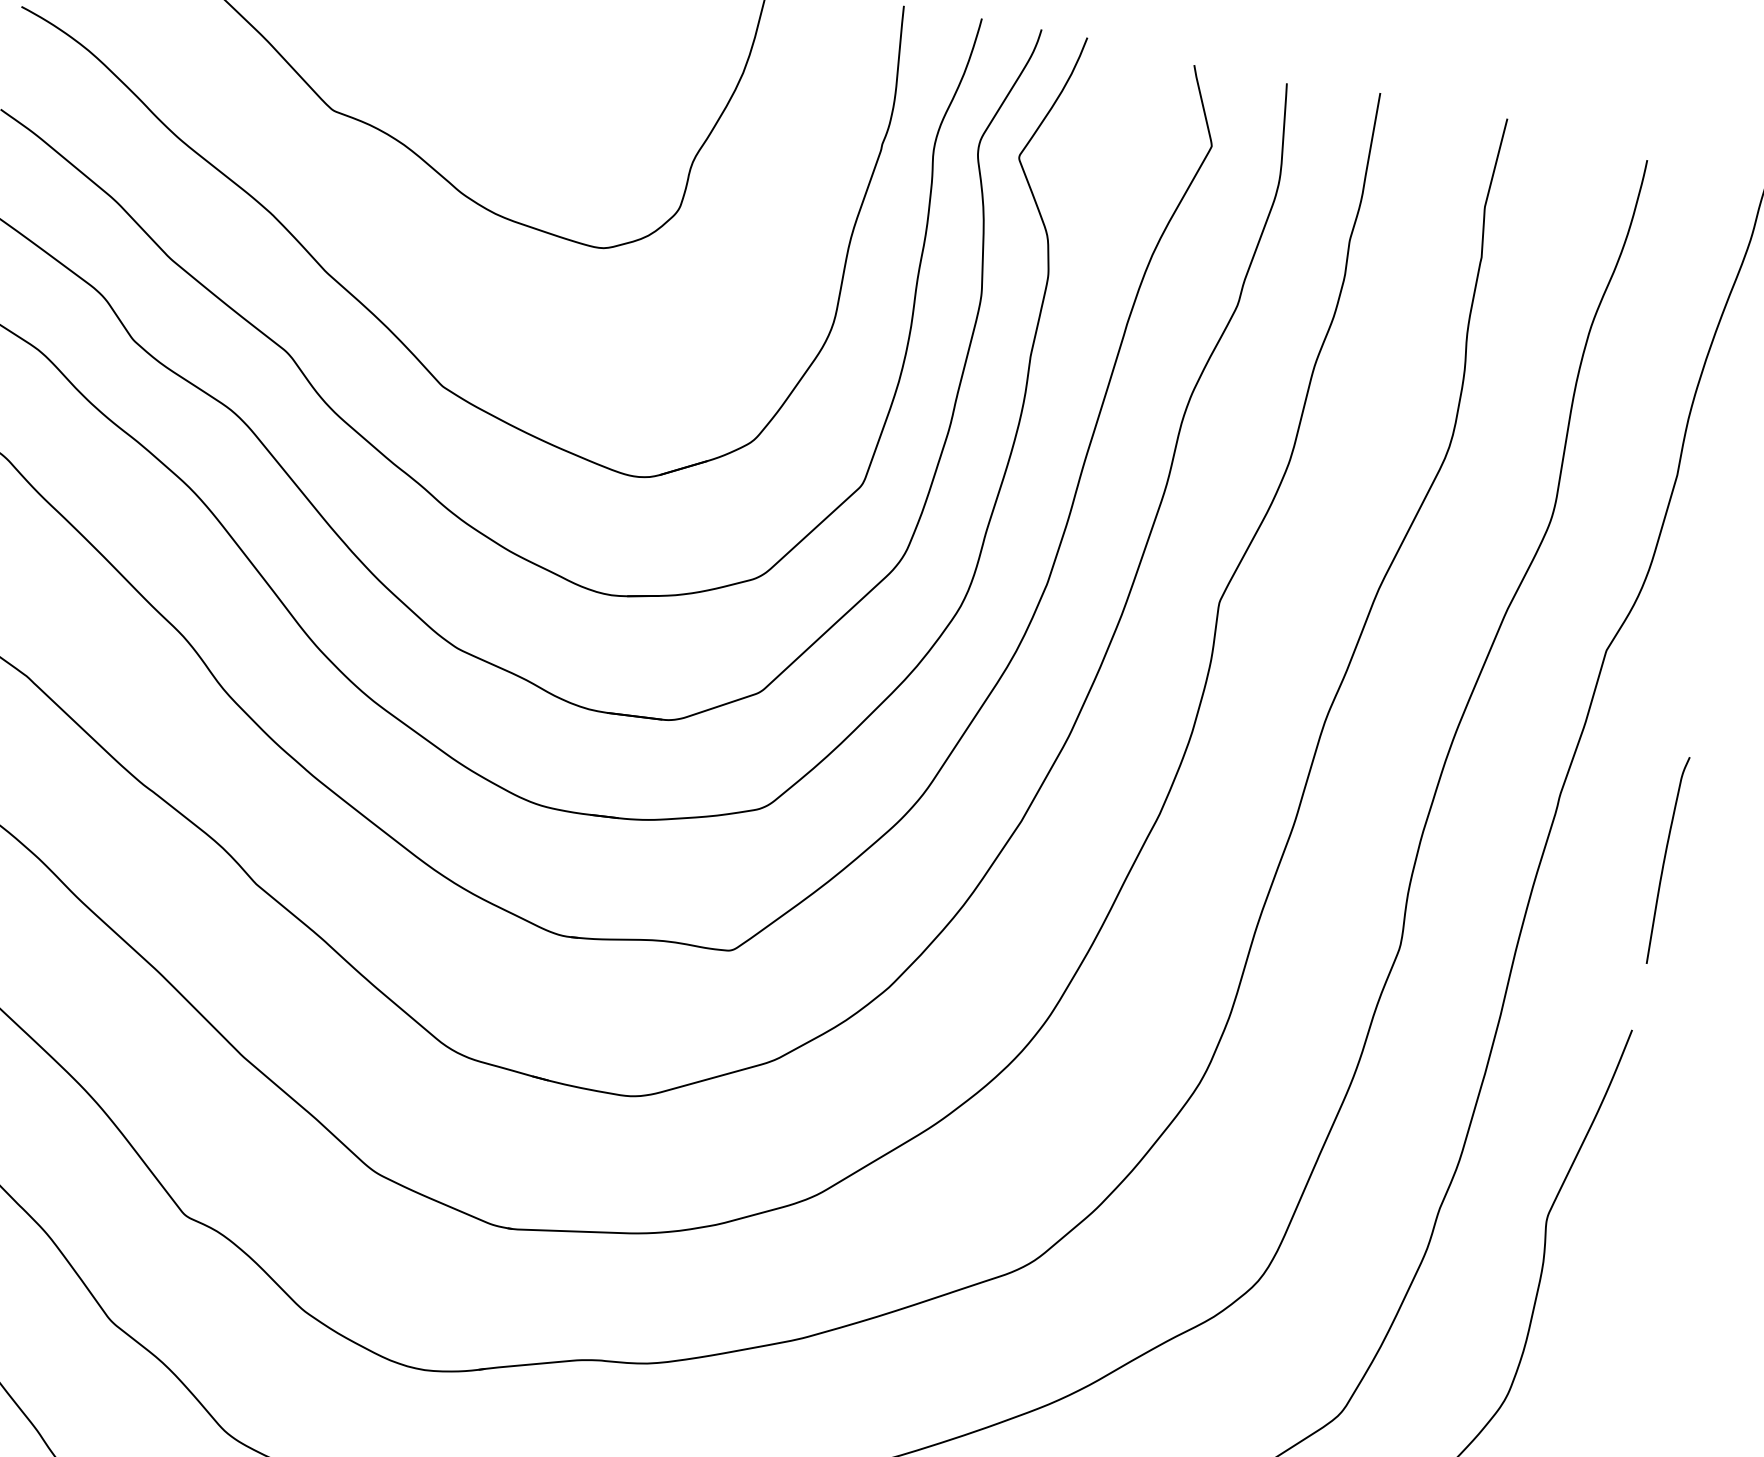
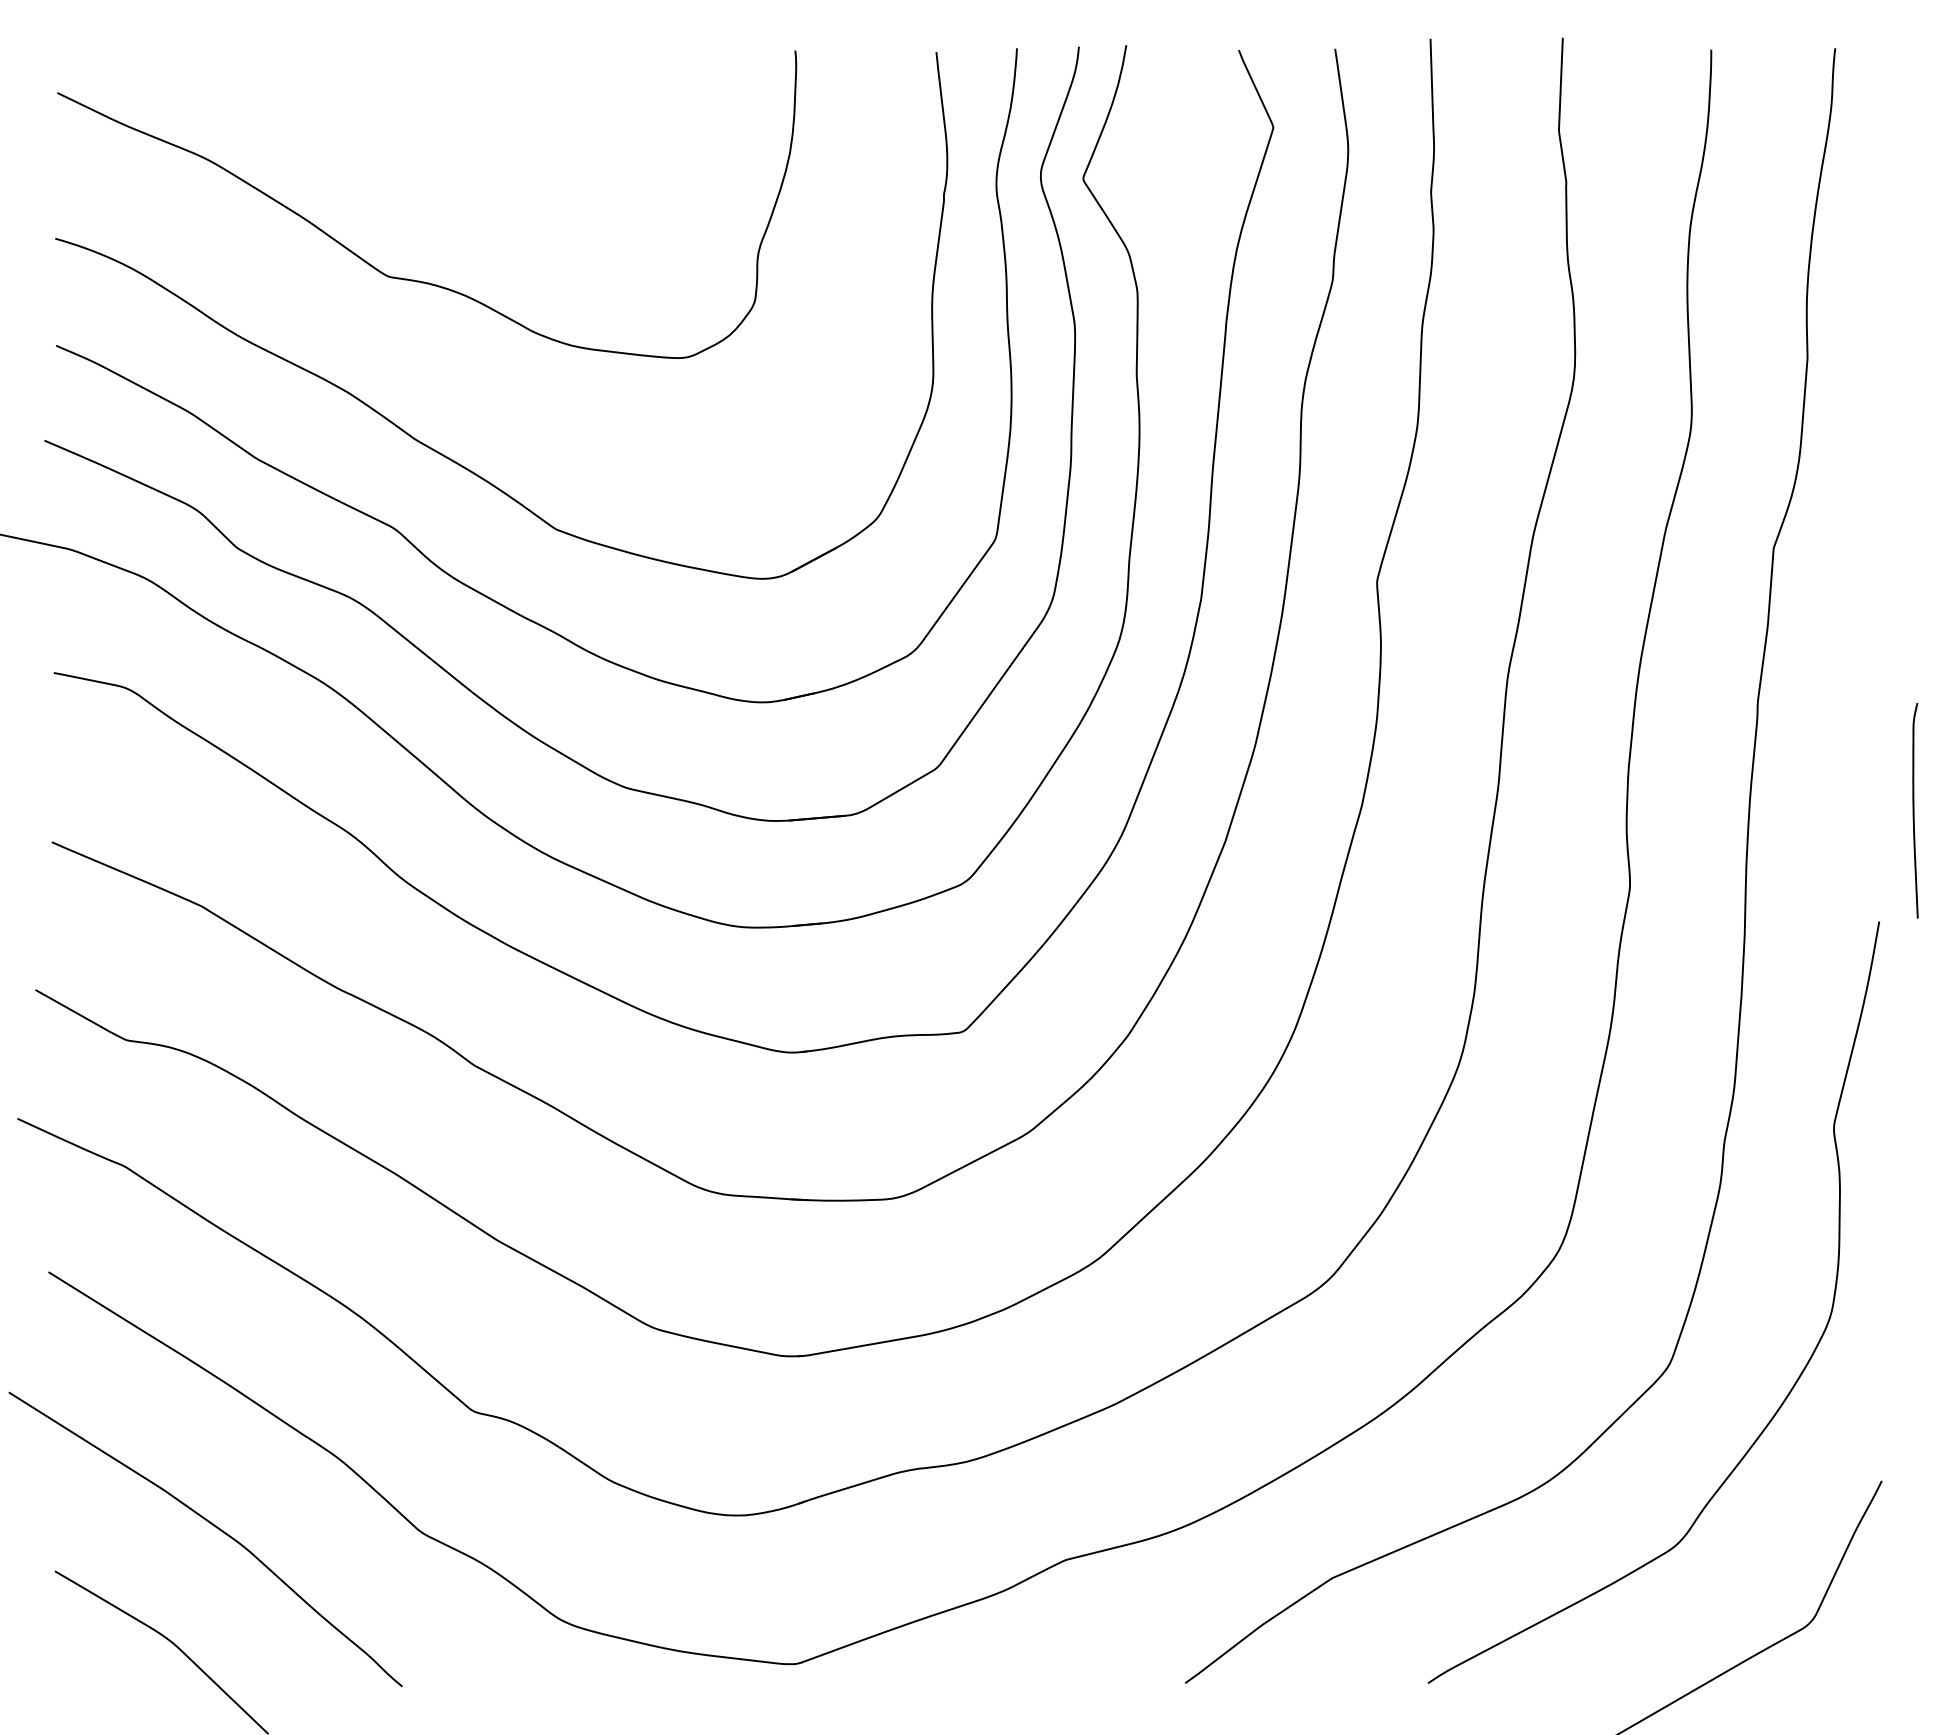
curve: (1665, 859) -> (1914, 810), moved

